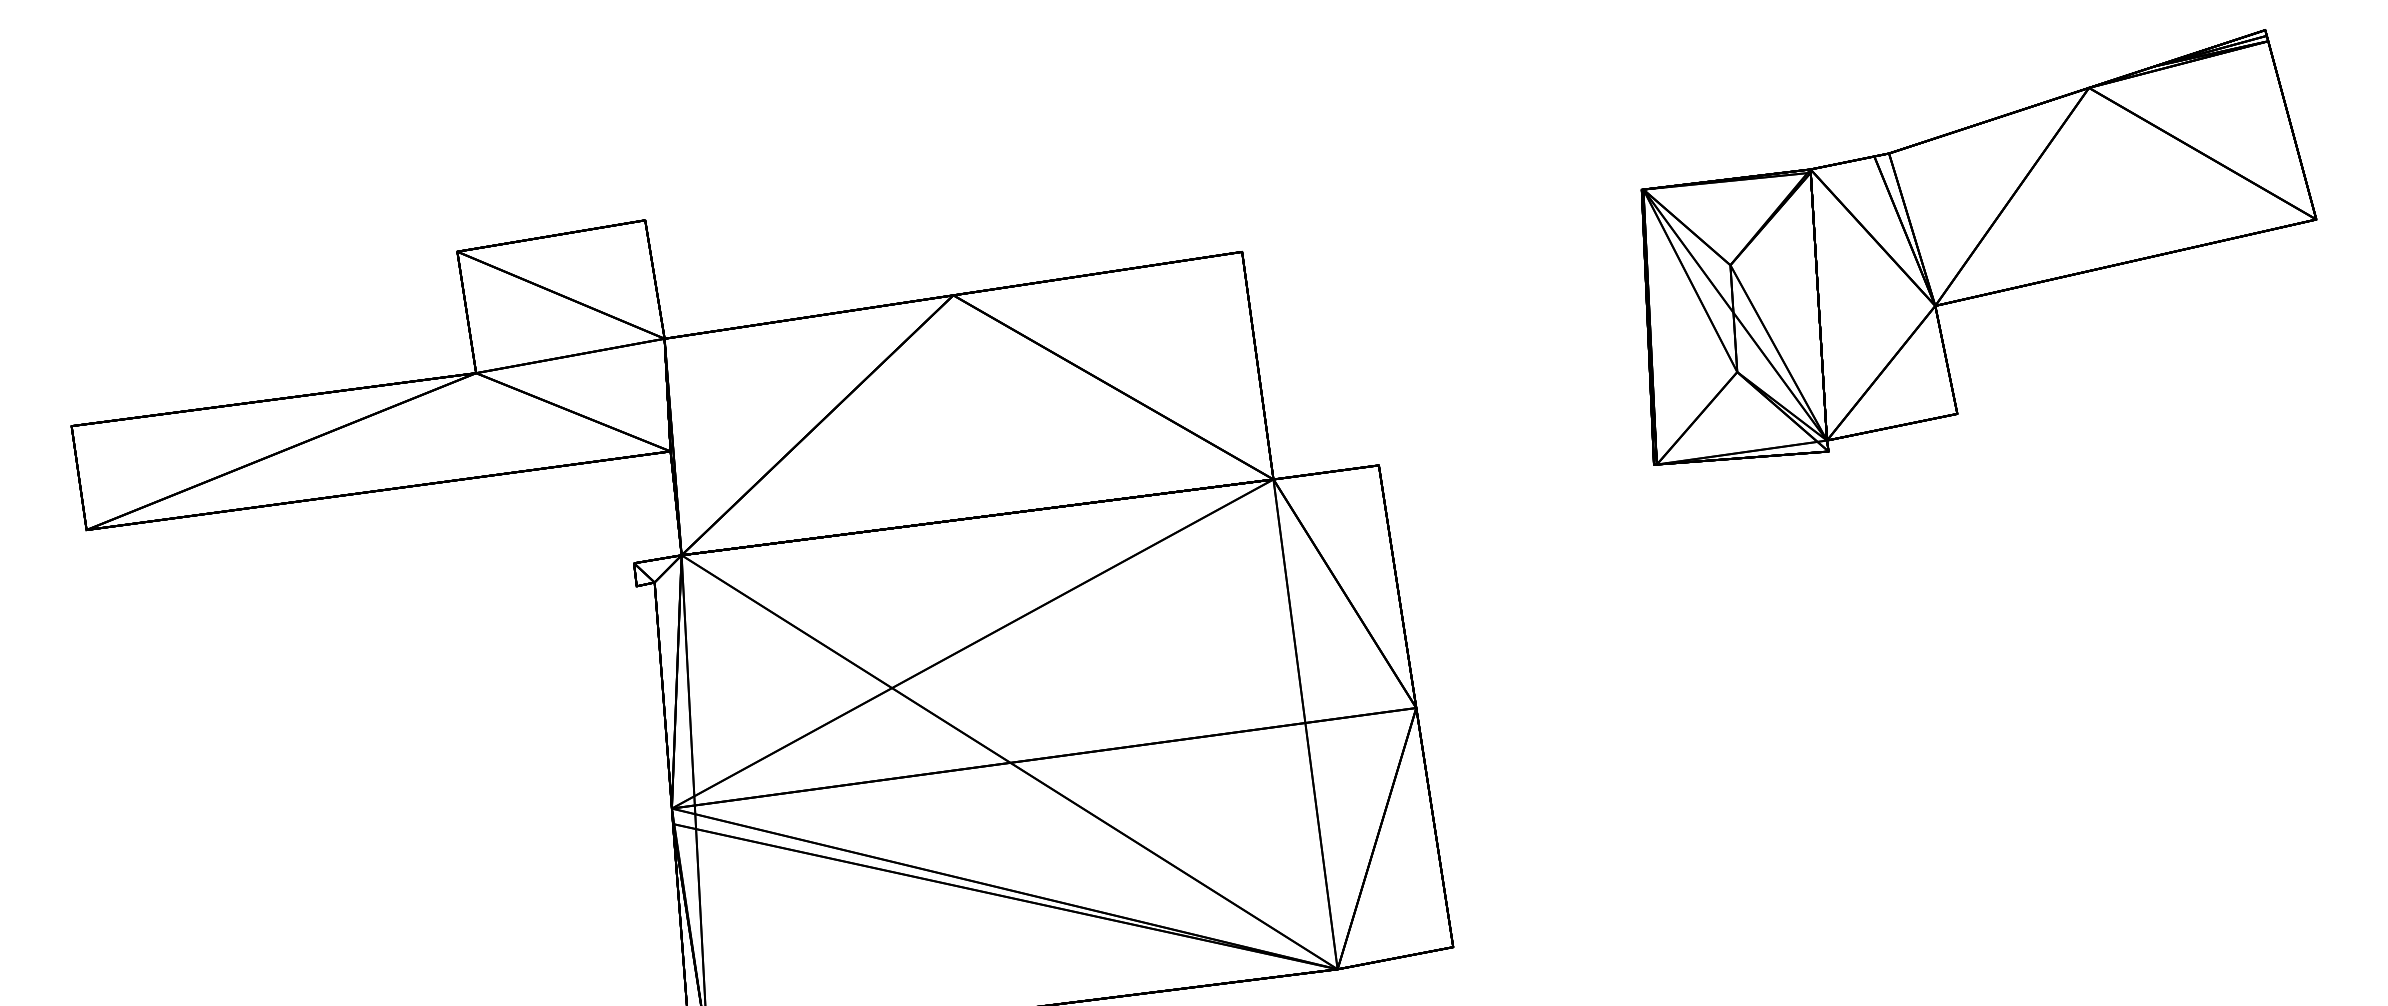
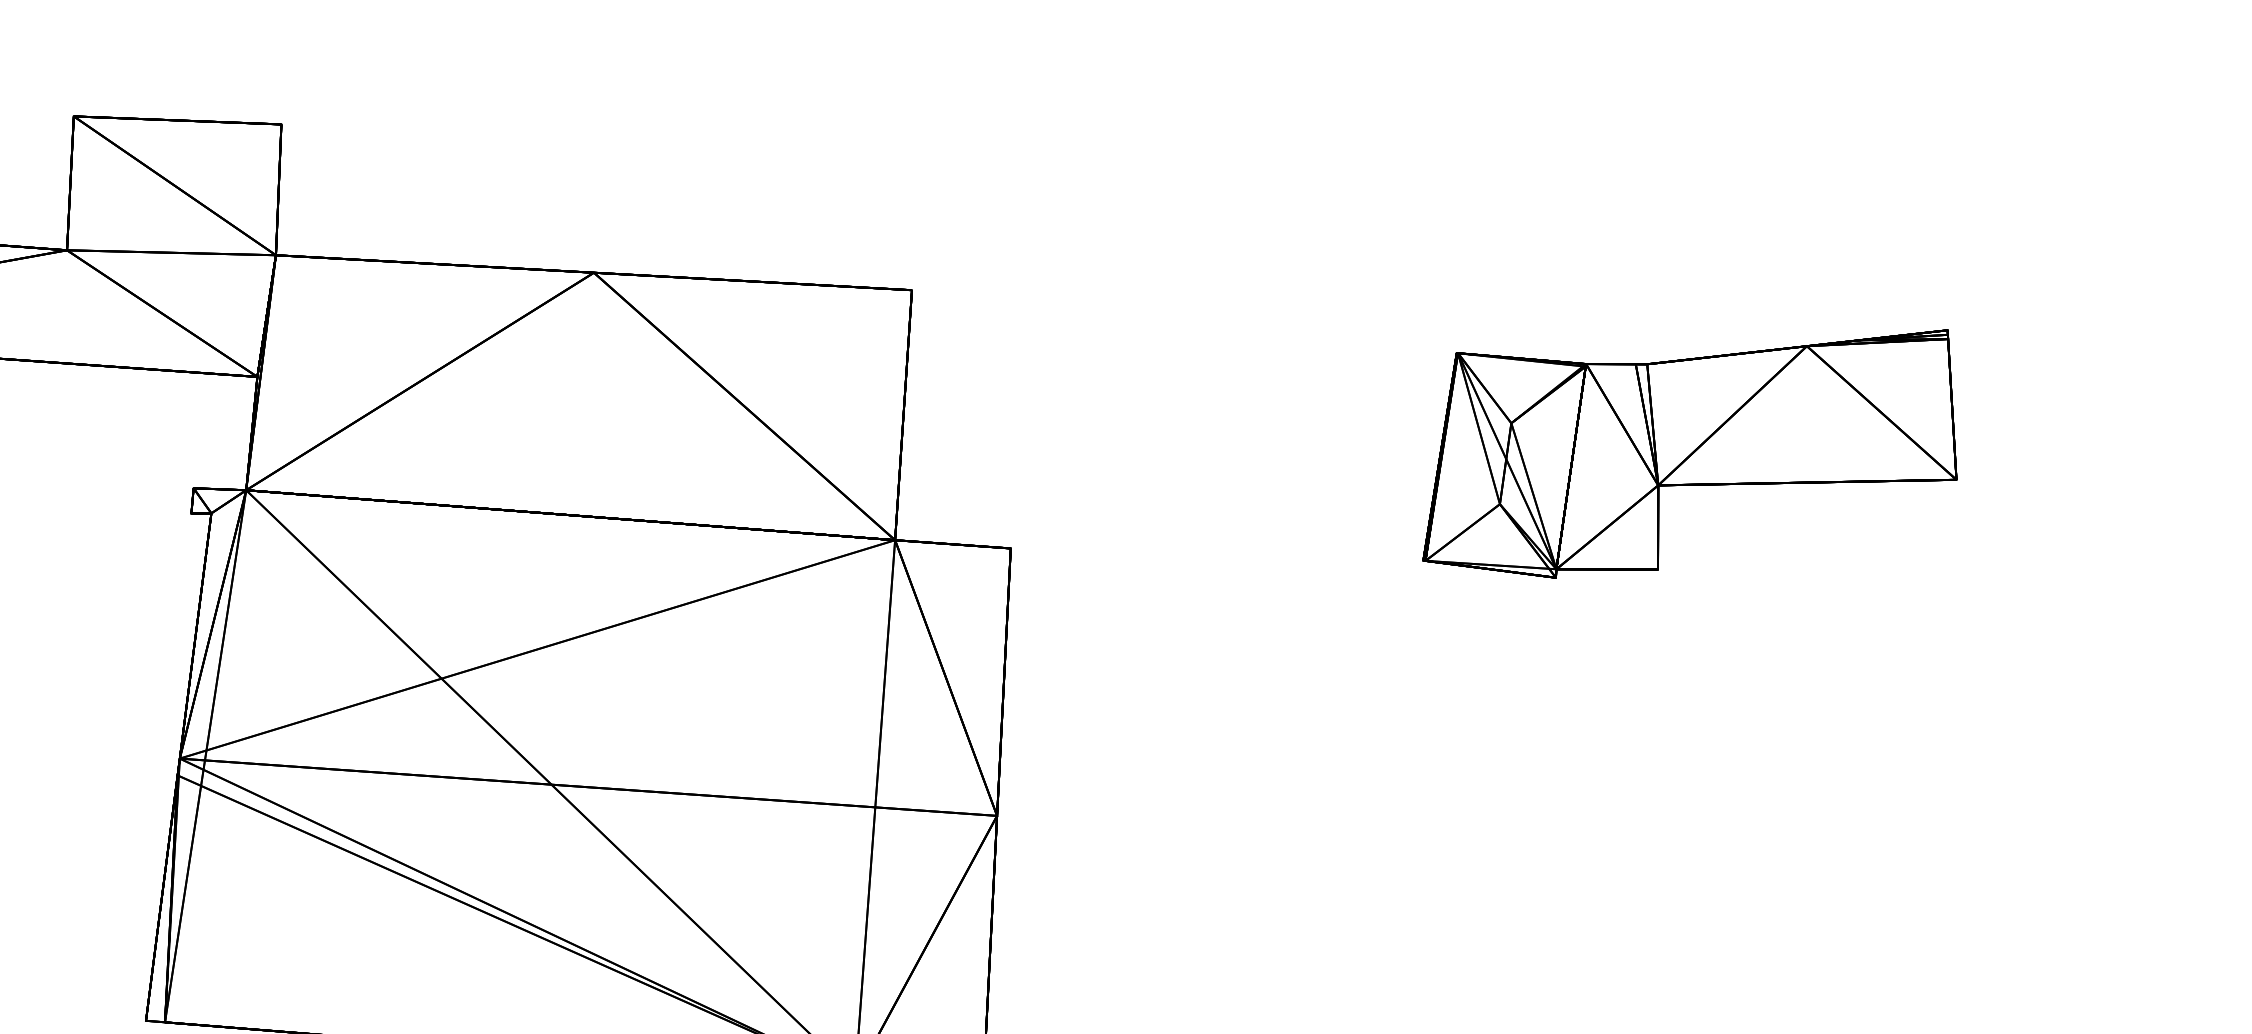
part: (1978, 247) -> (1699, 448), size x0.7

